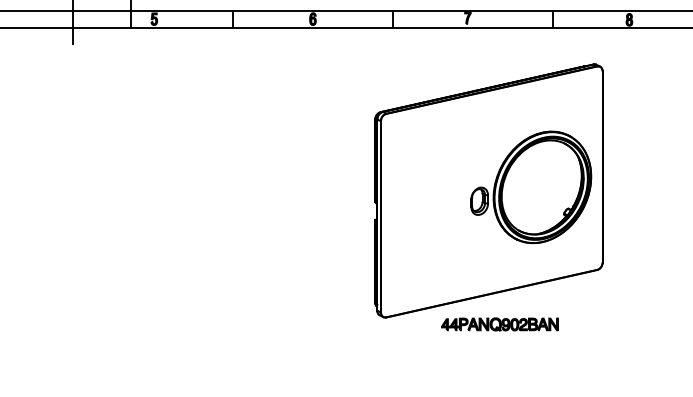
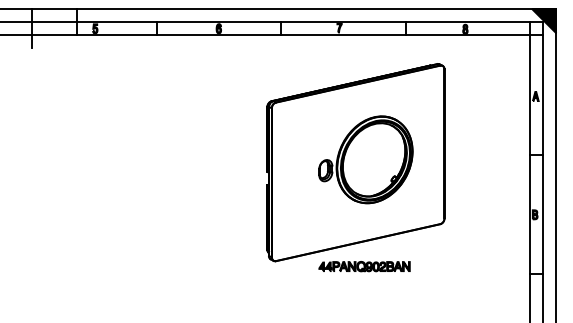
part: (530, 186) -> (365, 159), moved

